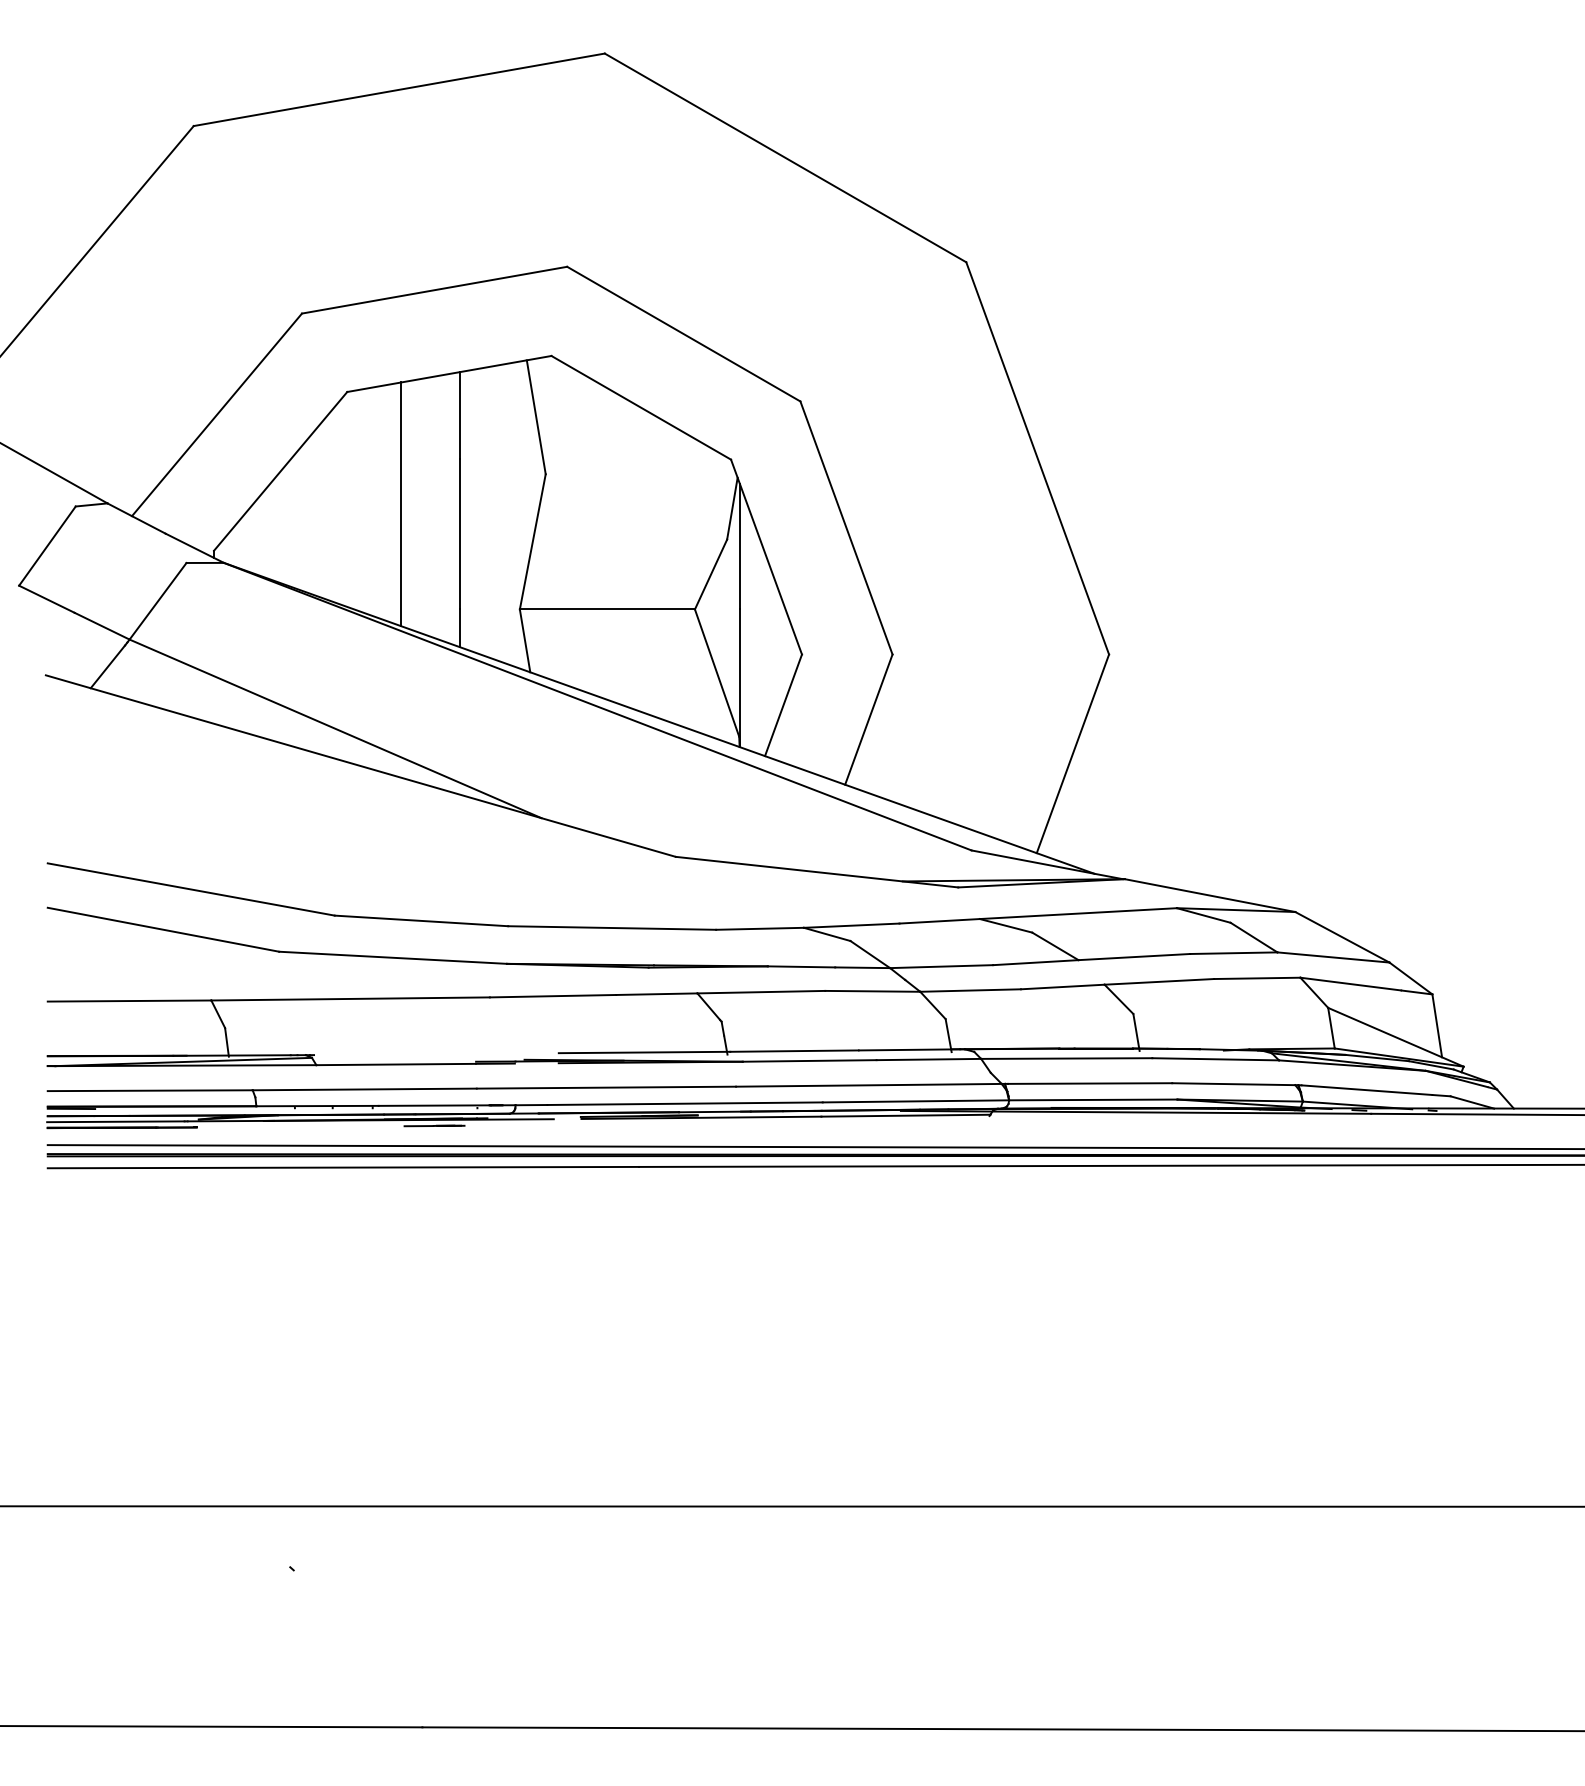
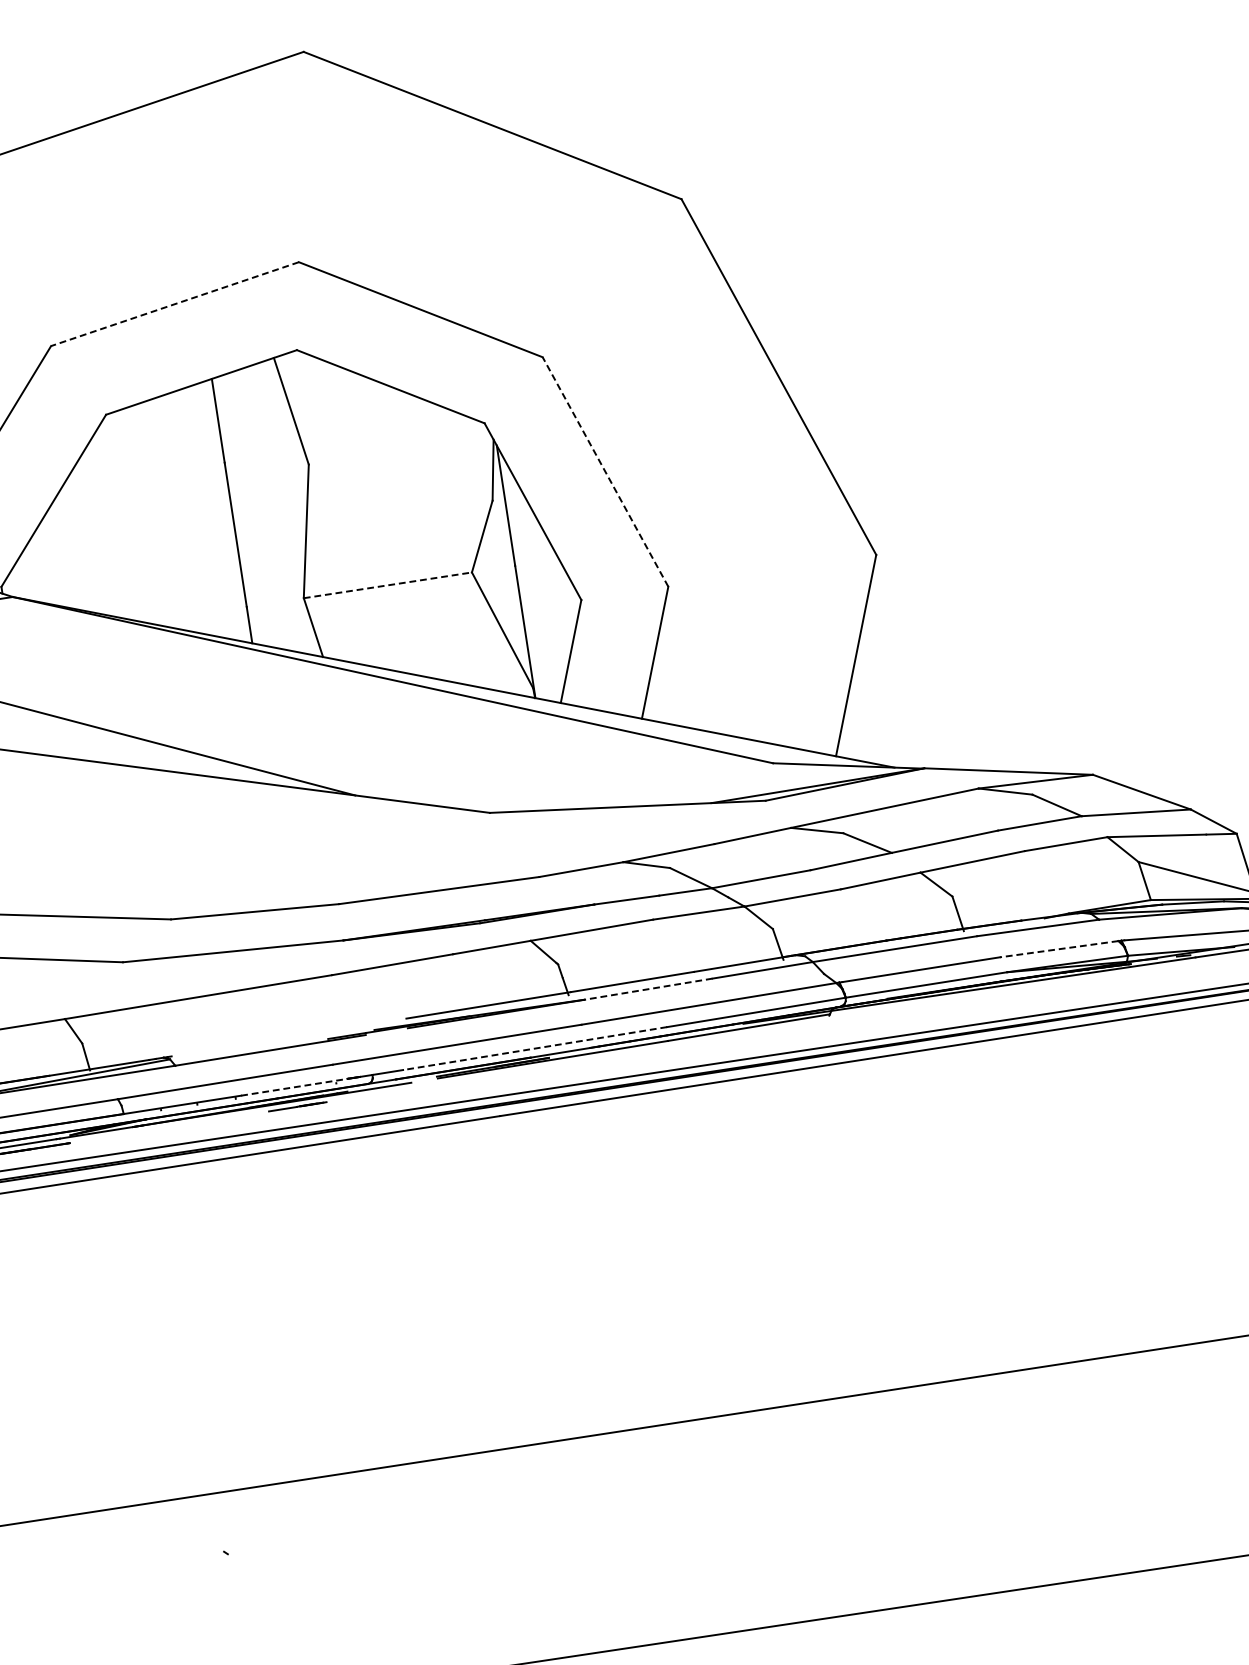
line: (434, 290) -> (174, 304), solid -> dashed
line: (401, 504) -> (174, 514), removed
line: (846, 528) -> (605, 472), solid -> dashed
line: (607, 609) -> (387, 585), solid -> dashed
line: (809, 1060) -> (648, 988), solid -> dashed
line: (1233, 1084) -> (1058, 949), solid -> dashed
line: (685, 1103) -> (535, 1048), solid -> dashed
line: (435, 1105) -> (295, 1086), solid -> dashed

